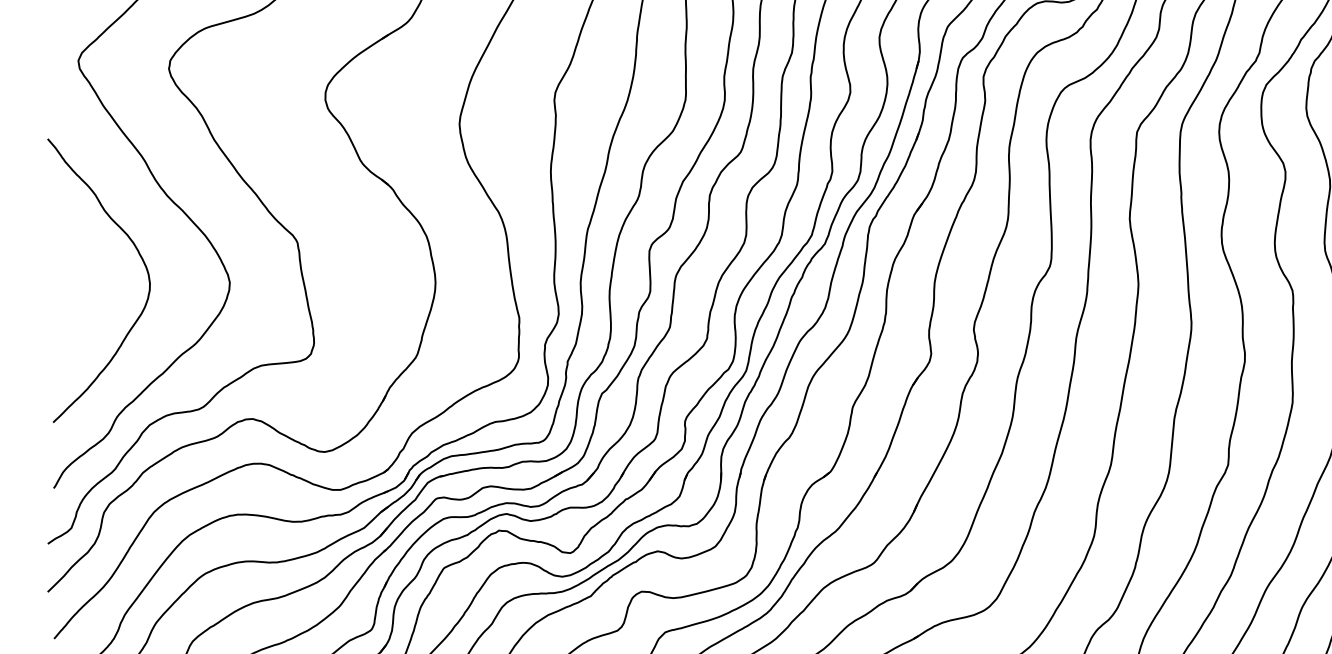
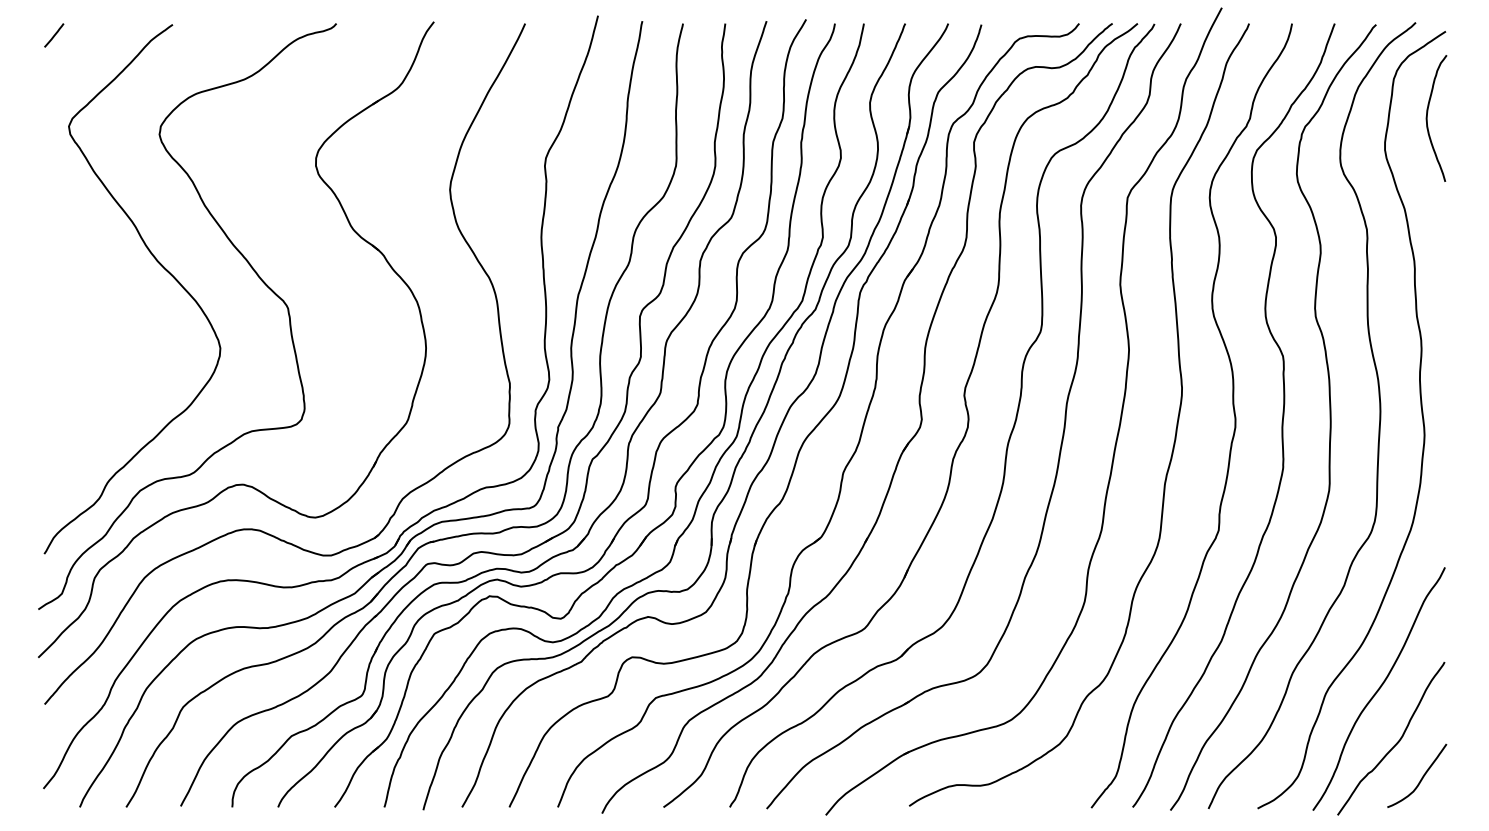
curve: (140, 258) -> (131, 324), removed

